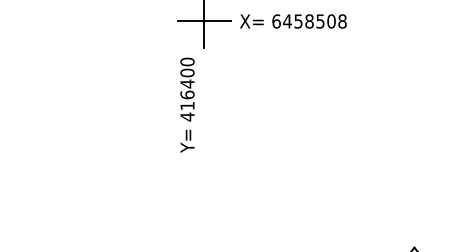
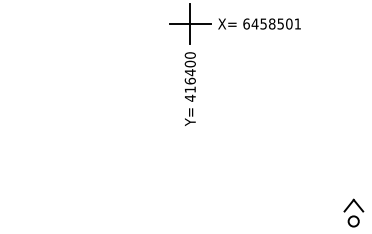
text: (342, 20) -> (297, 23), 6458508 -> 6458501
text: (186, 104) -> (189, 88), moved

